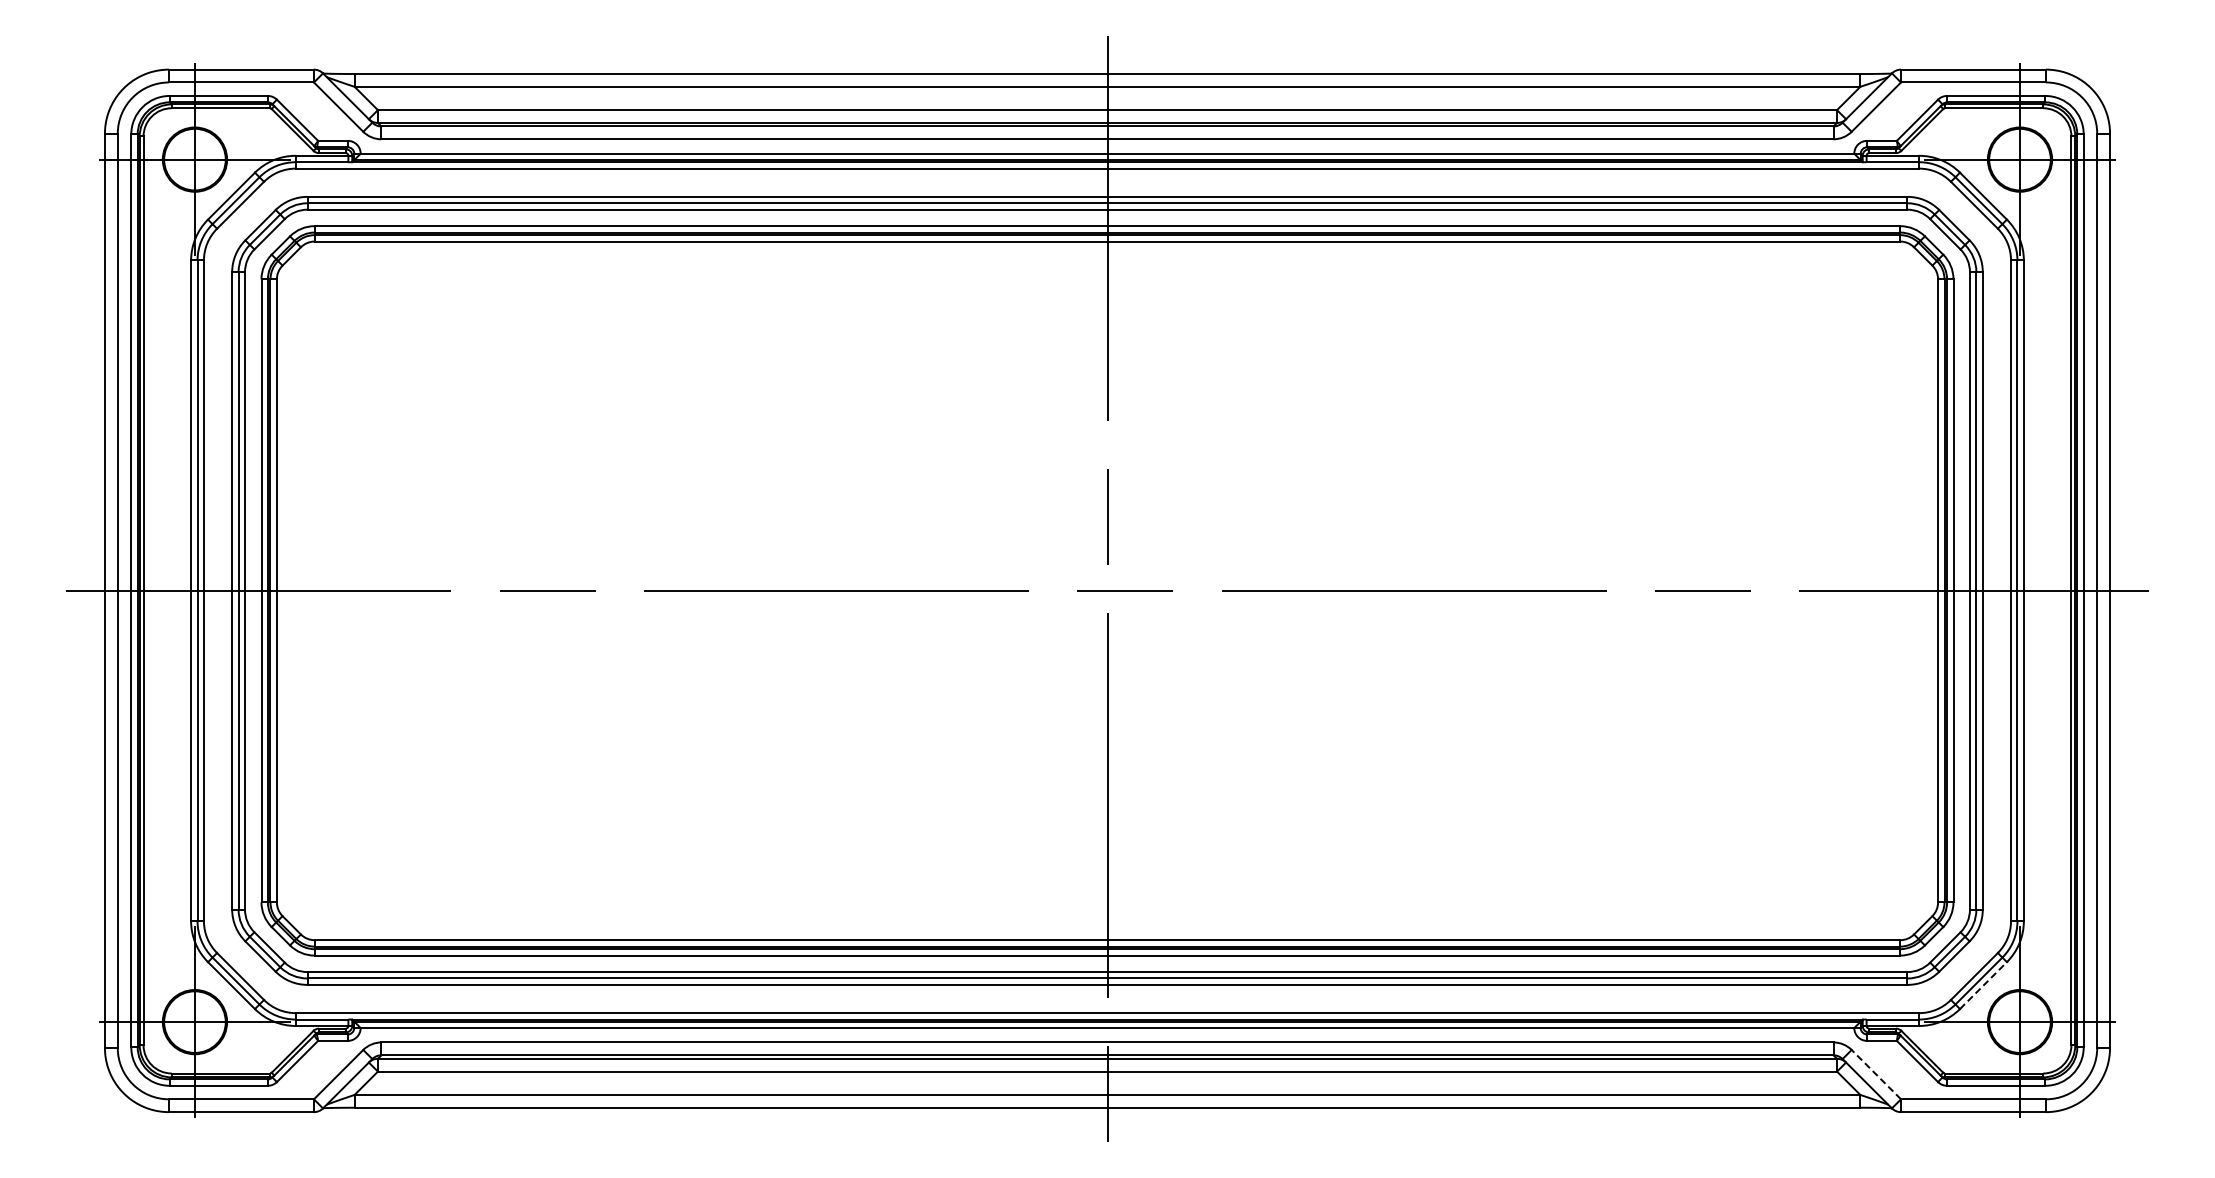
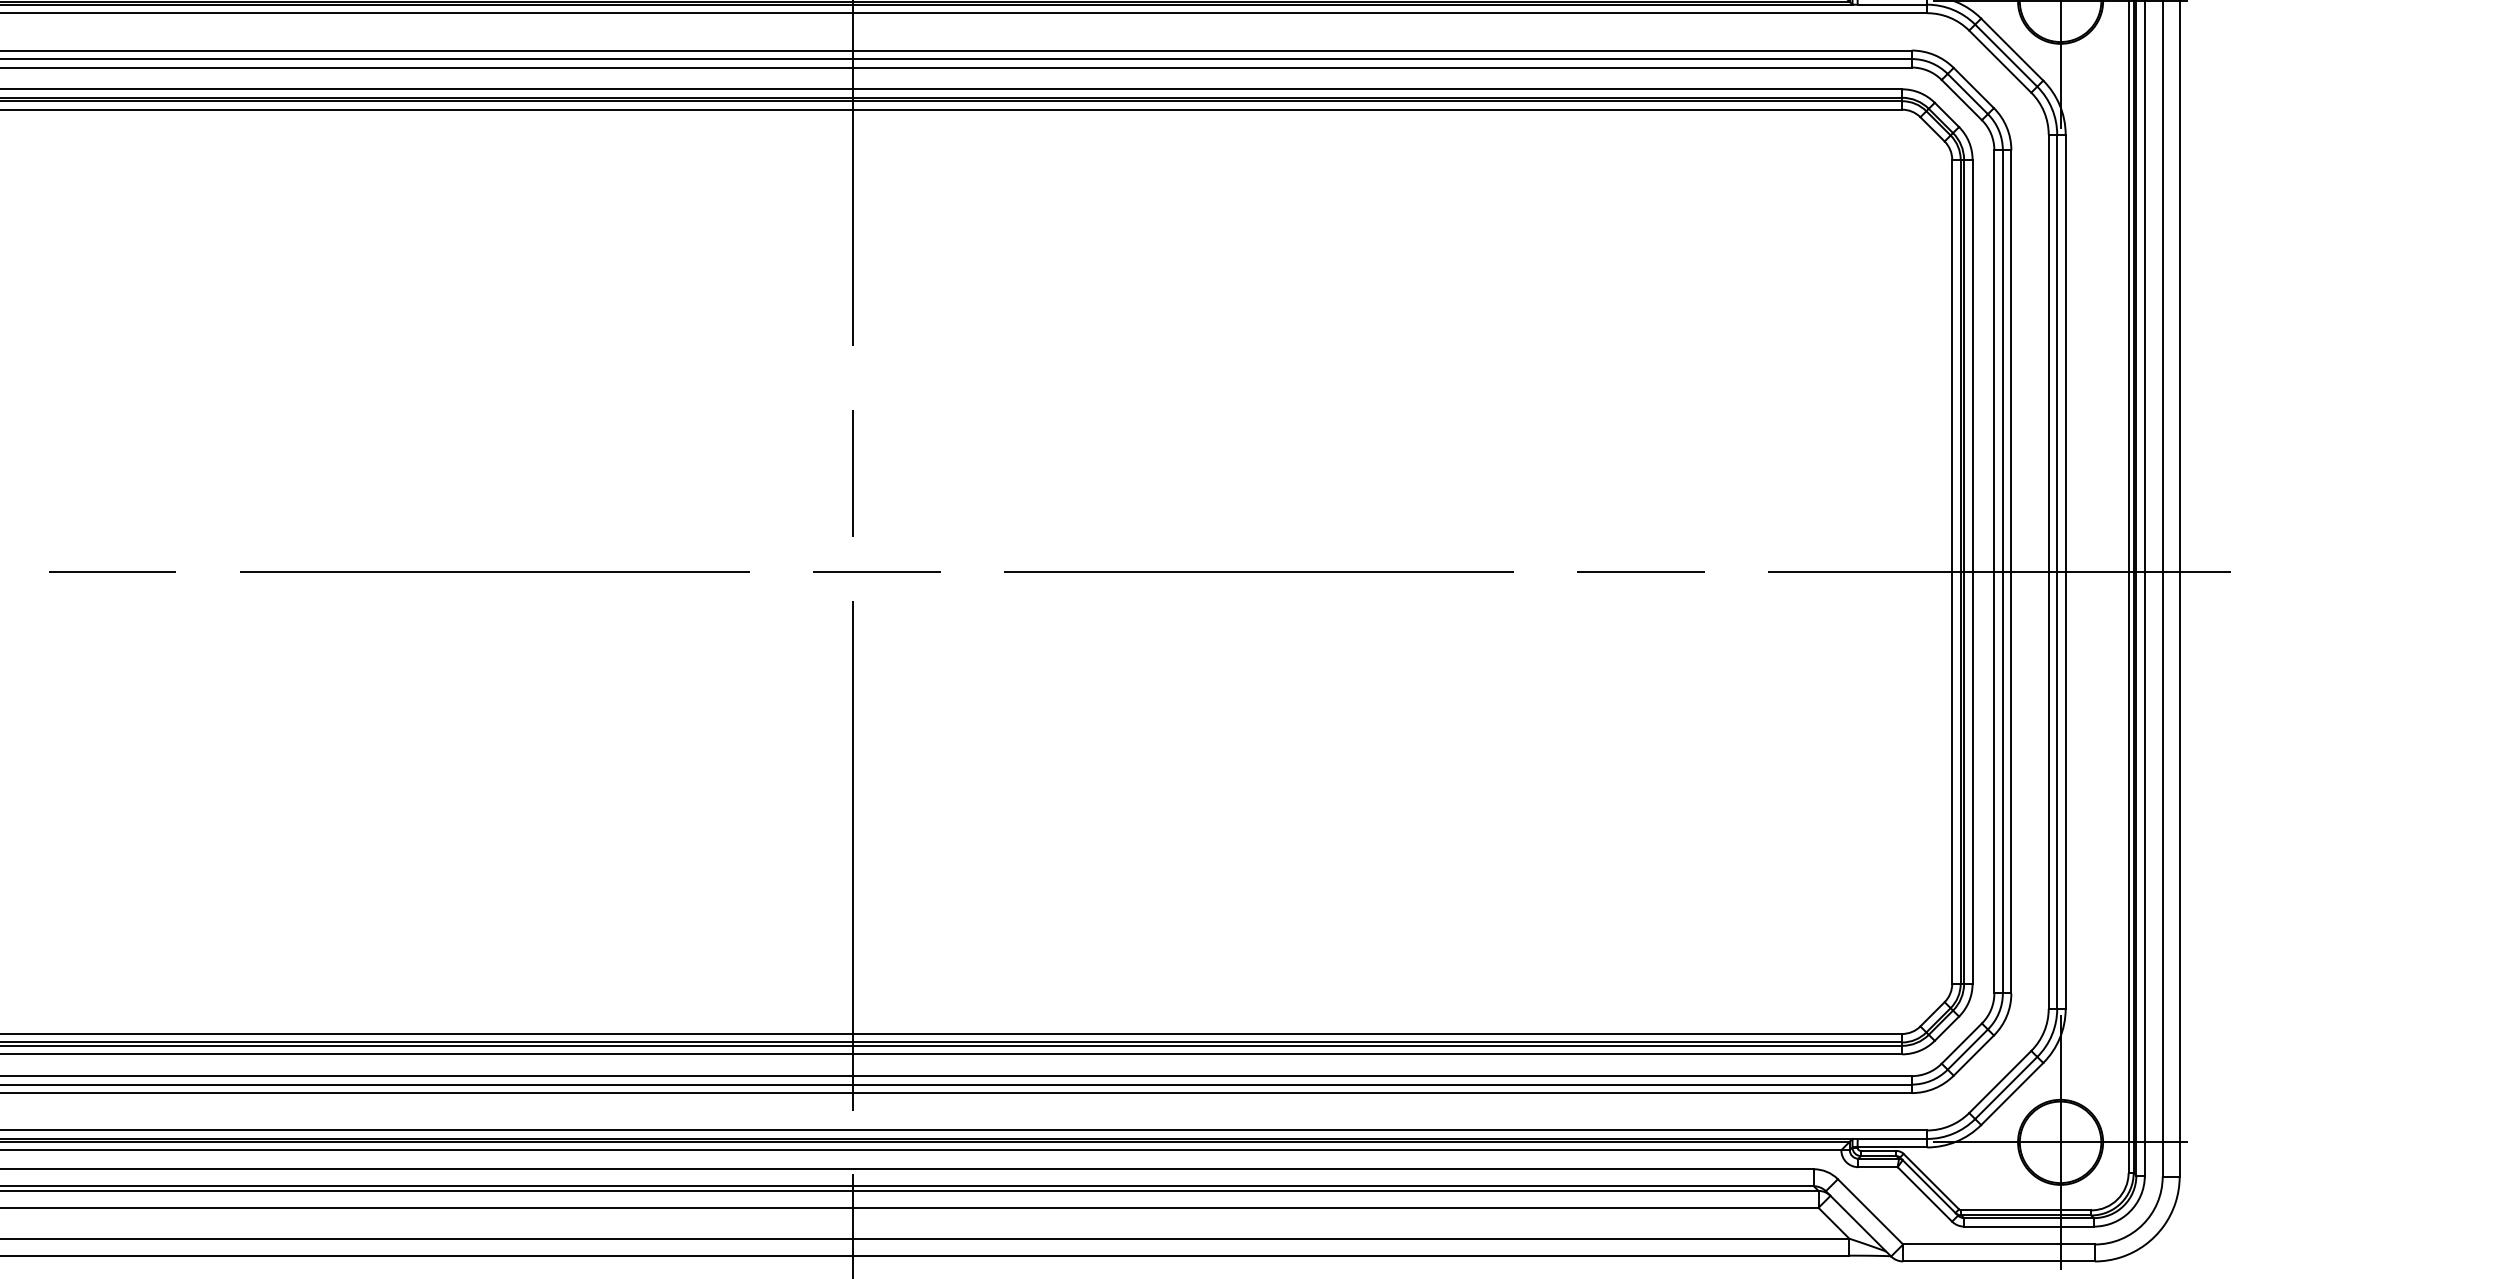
line: (1983, 985) -> (2012, 1093), dashed -> solid
line: (1876, 1074) -> (1870, 1211), dashed -> solid

